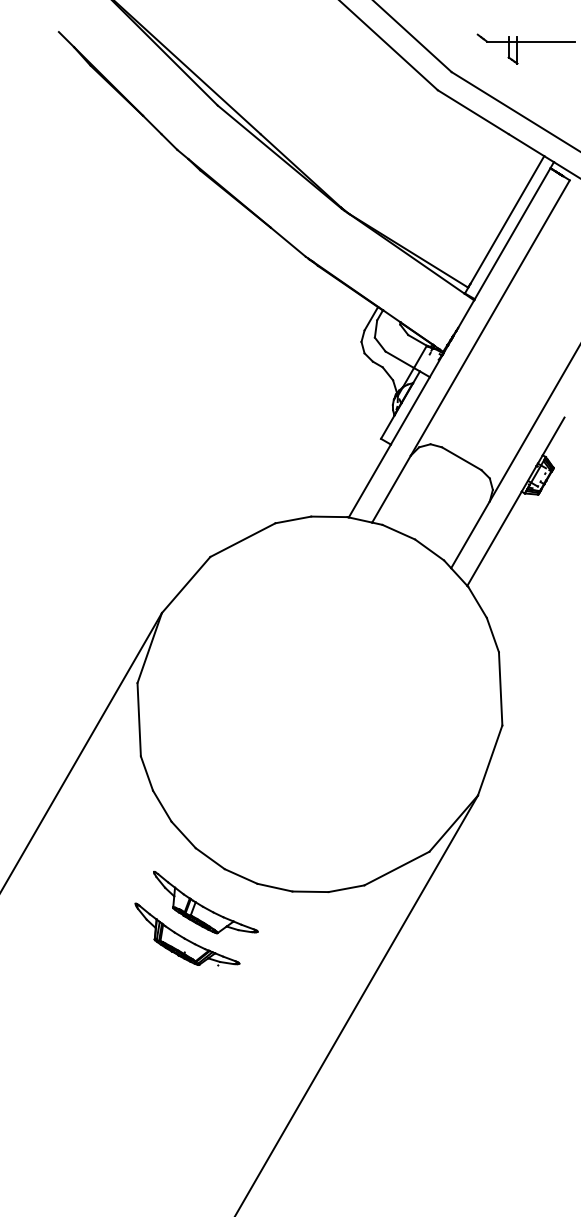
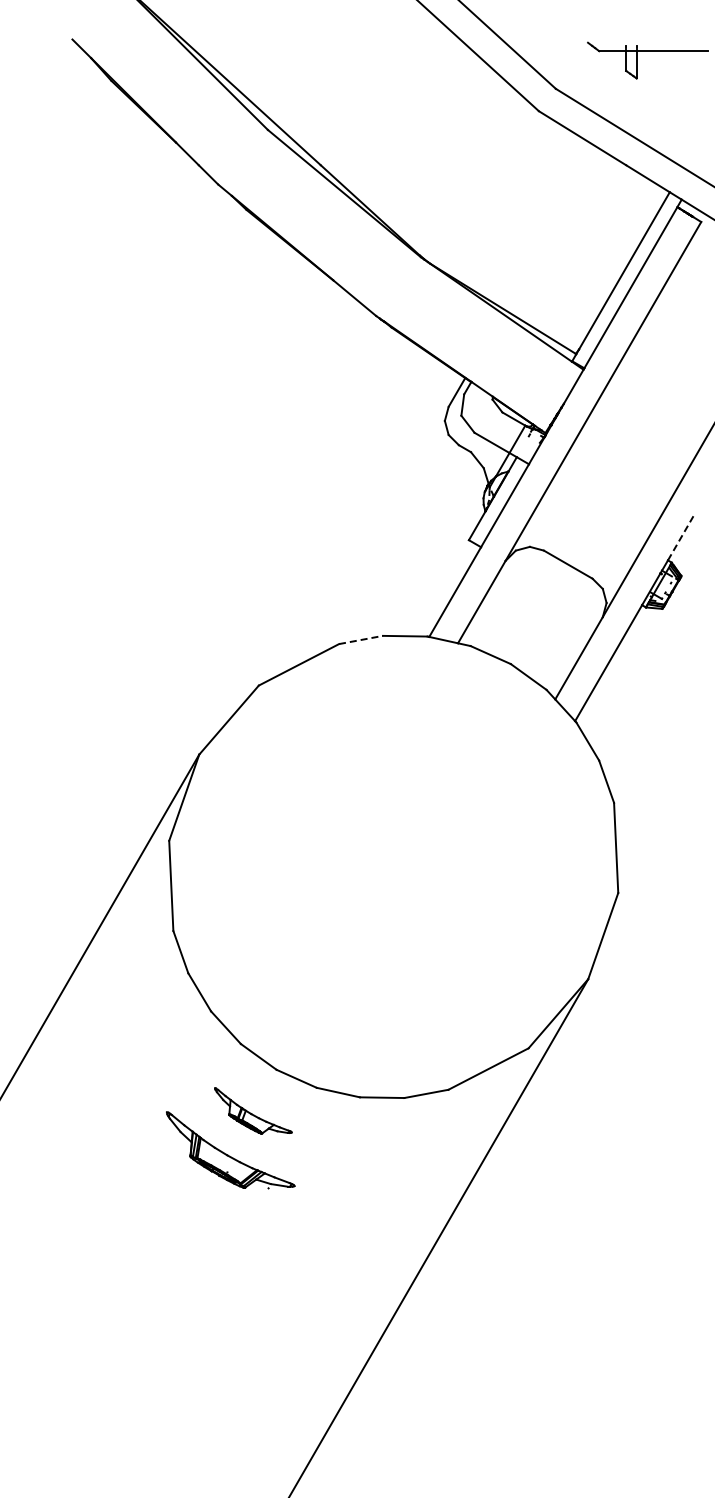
line: (553, 436) -> (681, 537), solid -> dashed
line: (293, 519) -> (361, 639), solid -> dashed
part: (206, 902) -> (253, 1110), size x0.6

